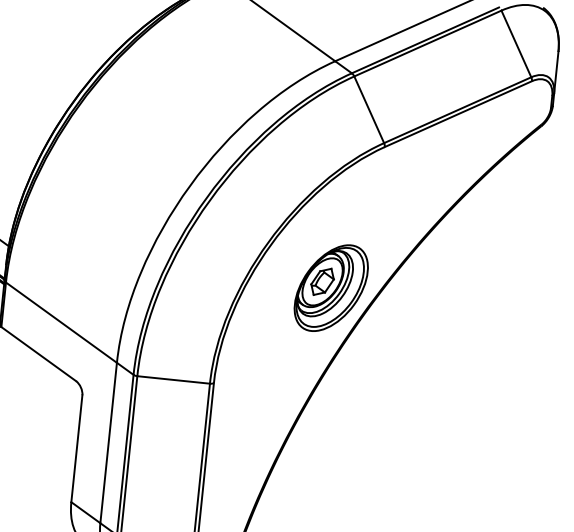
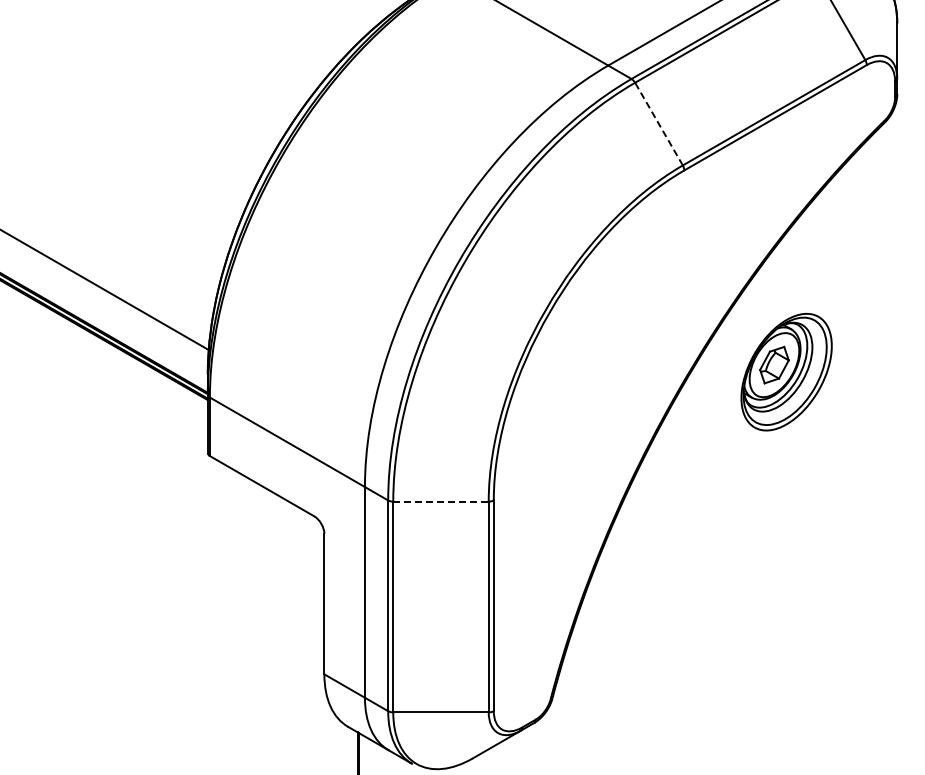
line: (368, 110) -> (658, 124), solid -> dashed
part: (331, 288) -> (786, 372), moved
line: (174, 379) -> (441, 501), solid -> dashed

